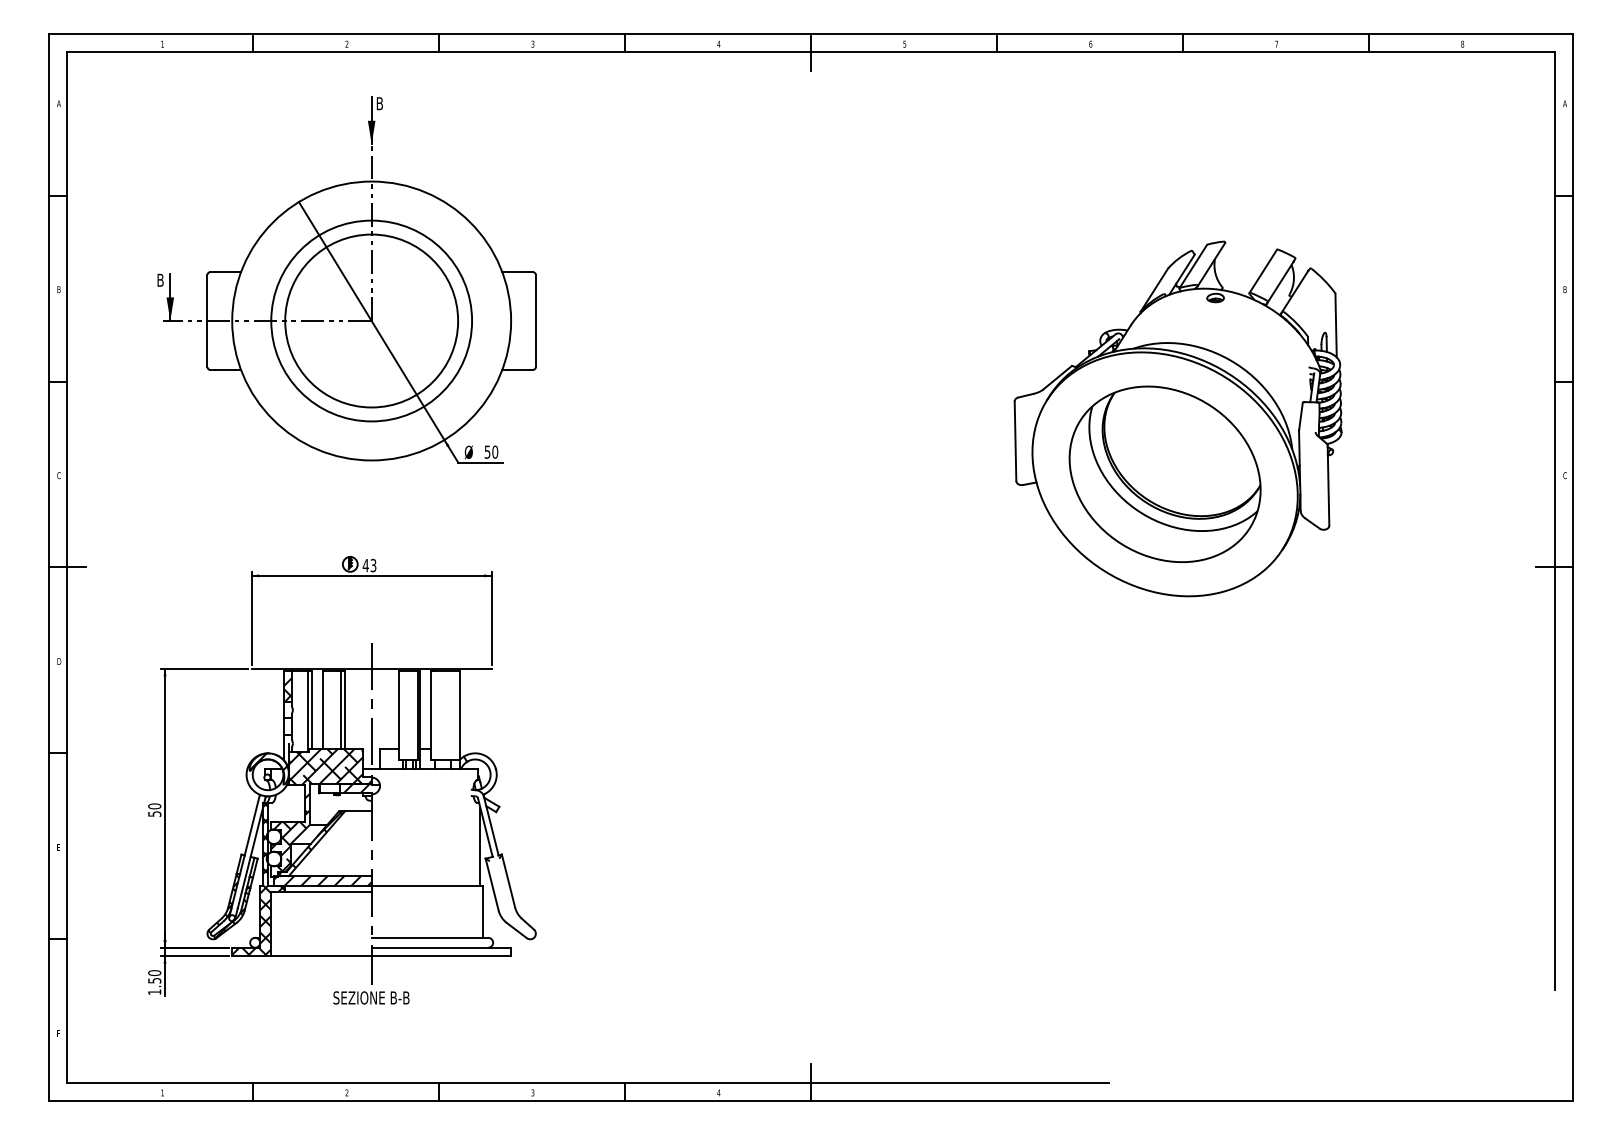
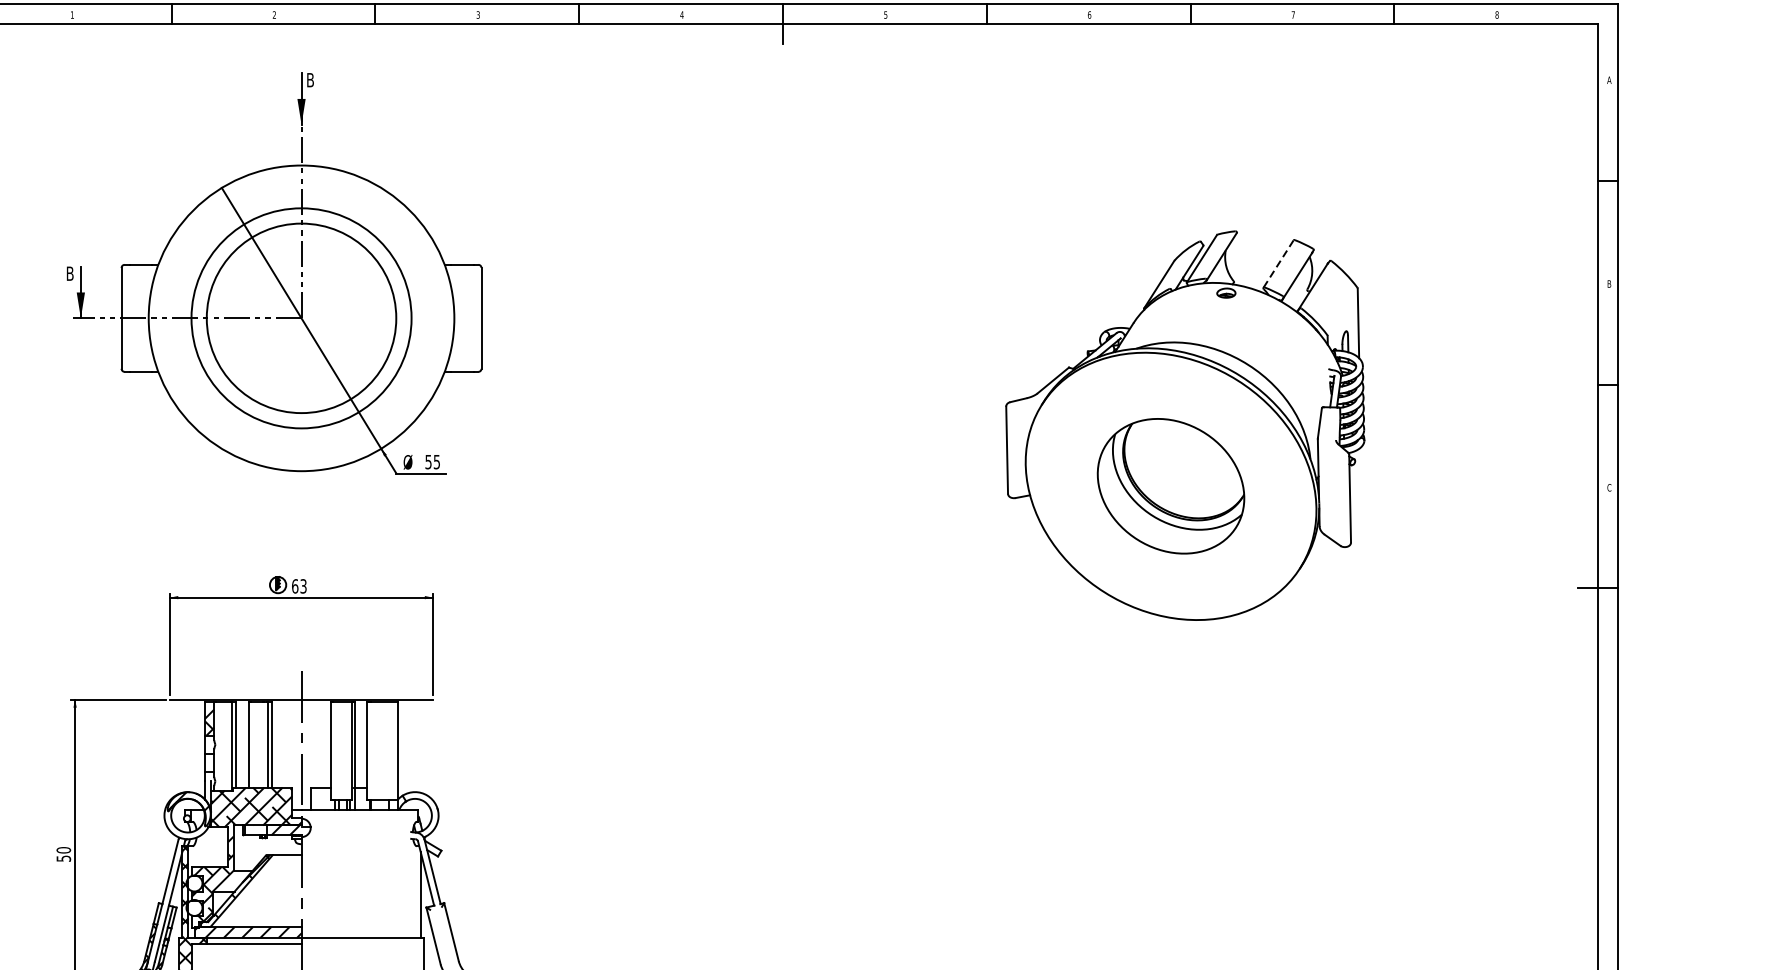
line: (1263, 271) -> (1278, 264), solid -> dashed
text: (495, 451) -> (437, 461), 50 -> 55
part: (1164, 473) -> (1170, 485), size x0.7
text: (365, 565) -> (294, 586), 43 -> 63

